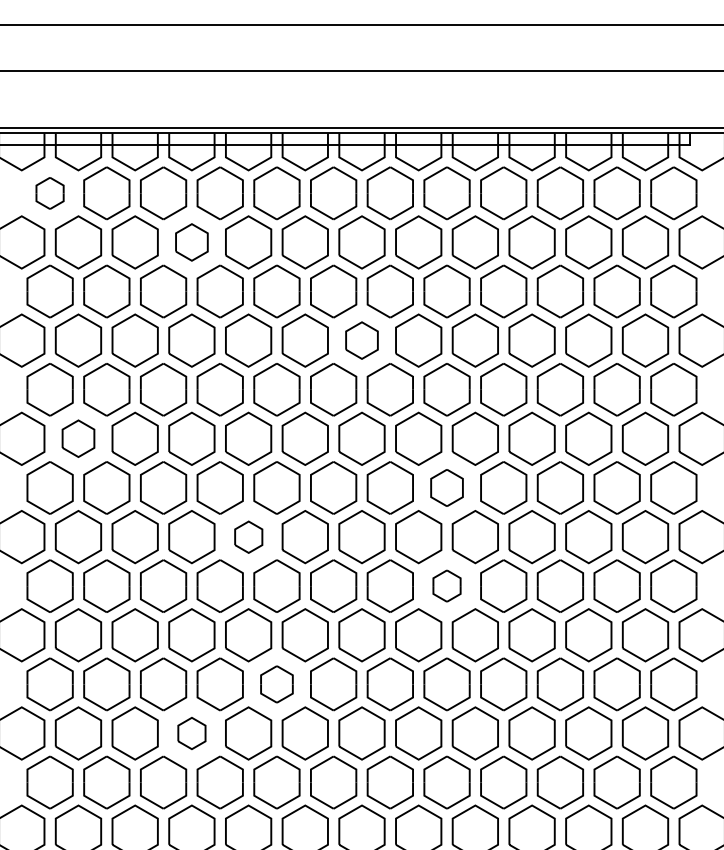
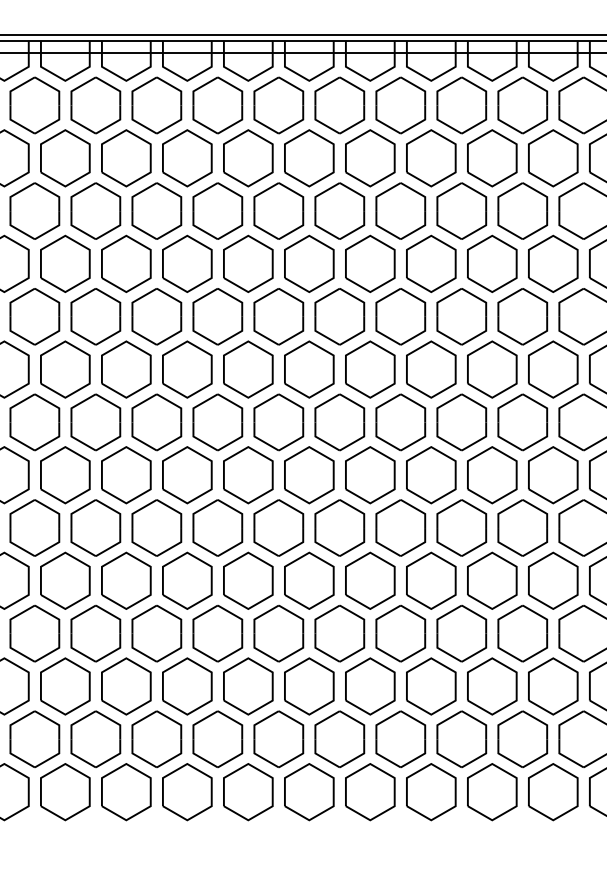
part: (49, 193) -> (34, 105), size x1.67
part: (191, 242) -> (186, 158), size x1.43
part: (361, 340) -> (369, 263), size x1.43
part: (78, 438) -> (65, 369), size x1.43
part: (446, 487) -> (461, 421), size x1.43
part: (248, 537) -> (248, 475), size x1.67
part: (446, 585) -> (461, 527), size x1.67
part: (276, 684) -> (278, 633), size x1.43
part: (191, 733) -> (186, 686), size x1.67

